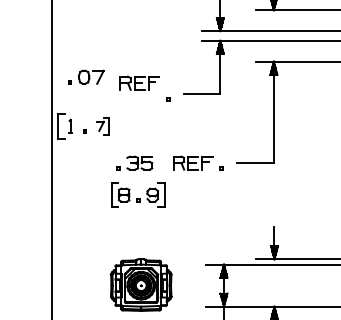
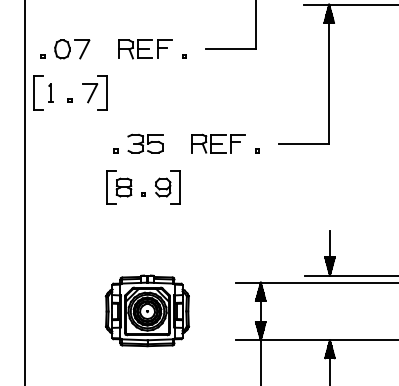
part: (86, 76) -> (65, 48), moved
part: (139, 82) -> (145, 48), moved
part: (102, 126) -> (94, 93), size x1.43

